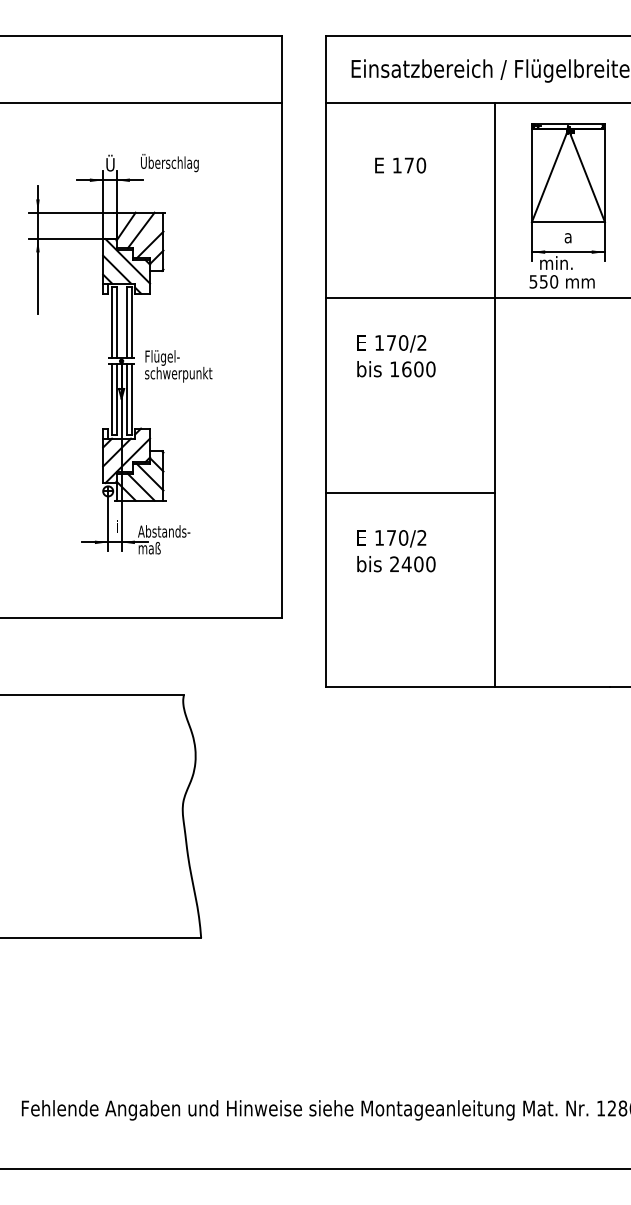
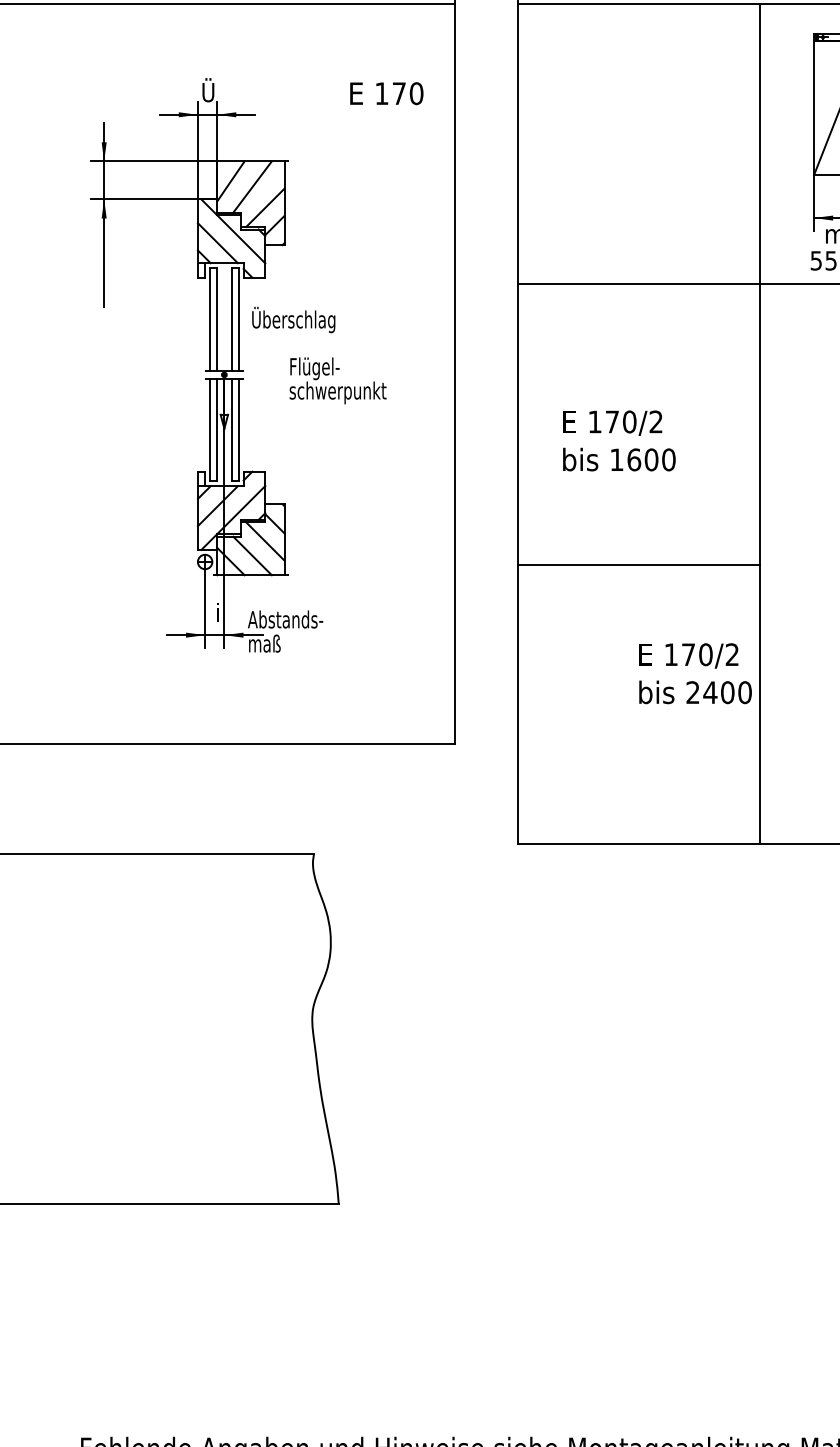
text: (169, 163) -> (293, 320), moved
text: (400, 165) -> (386, 93), moved
text: (396, 356) -> (619, 441), moved
text: (178, 366) -> (337, 381), moved
text: (396, 551) -> (695, 674), moved

